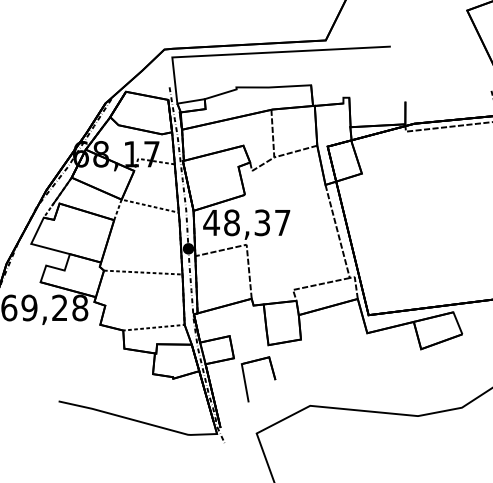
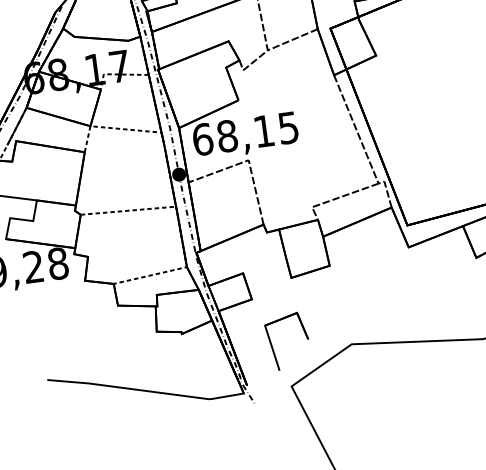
text: (246, 222) -> (244, 133), 48,37 -> 68,15
part: (246, 383) -> (273, 348), moved

